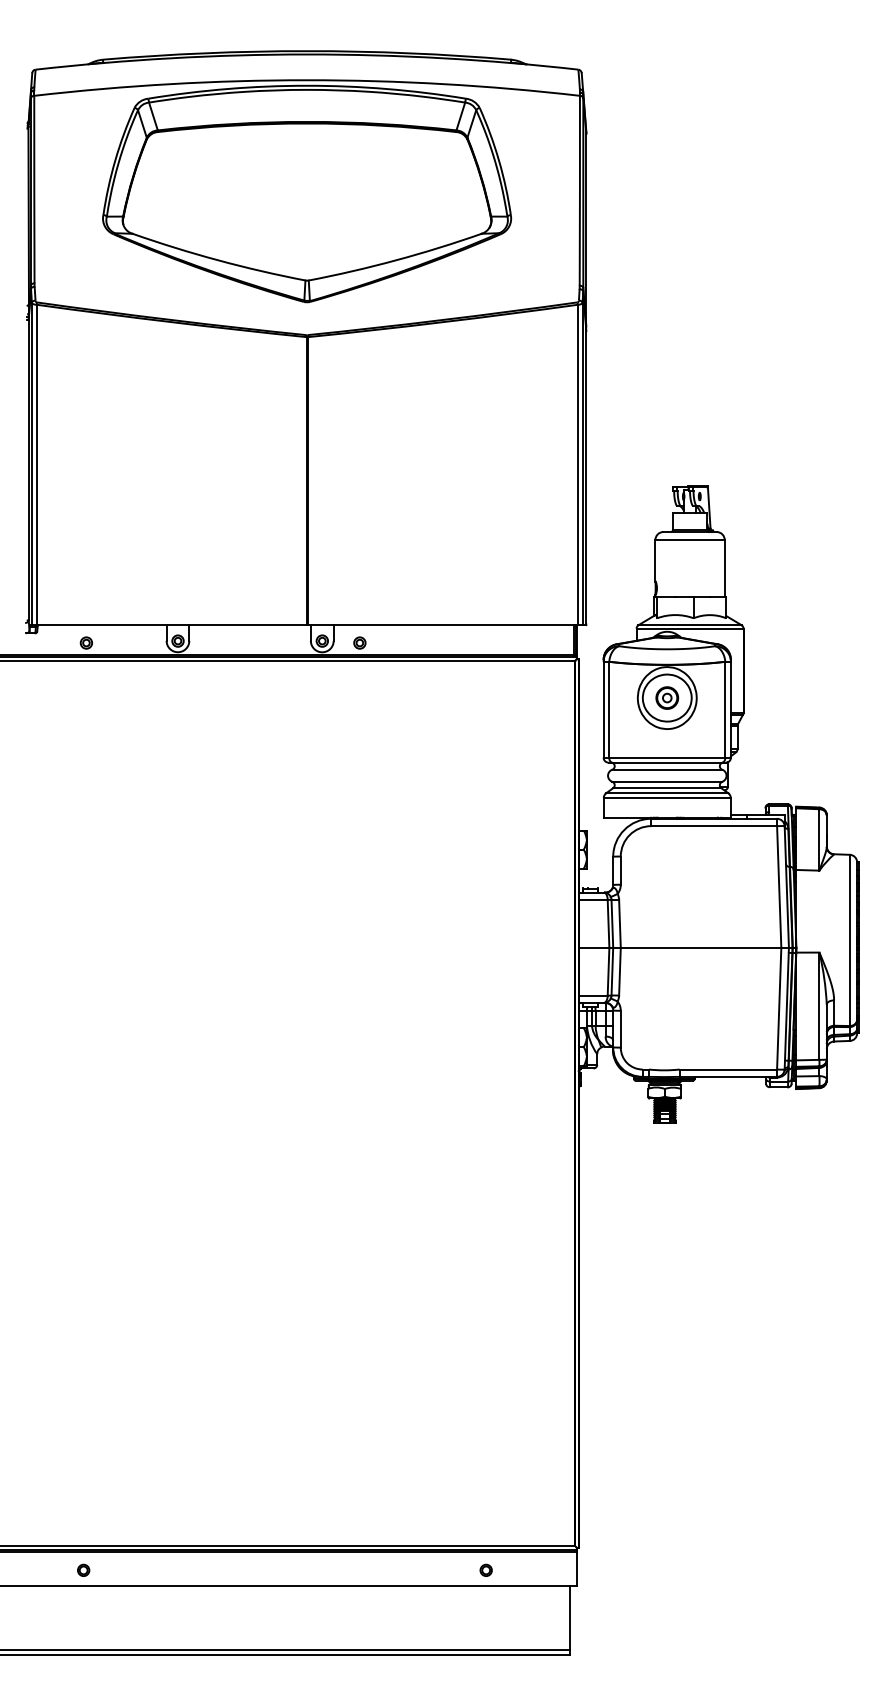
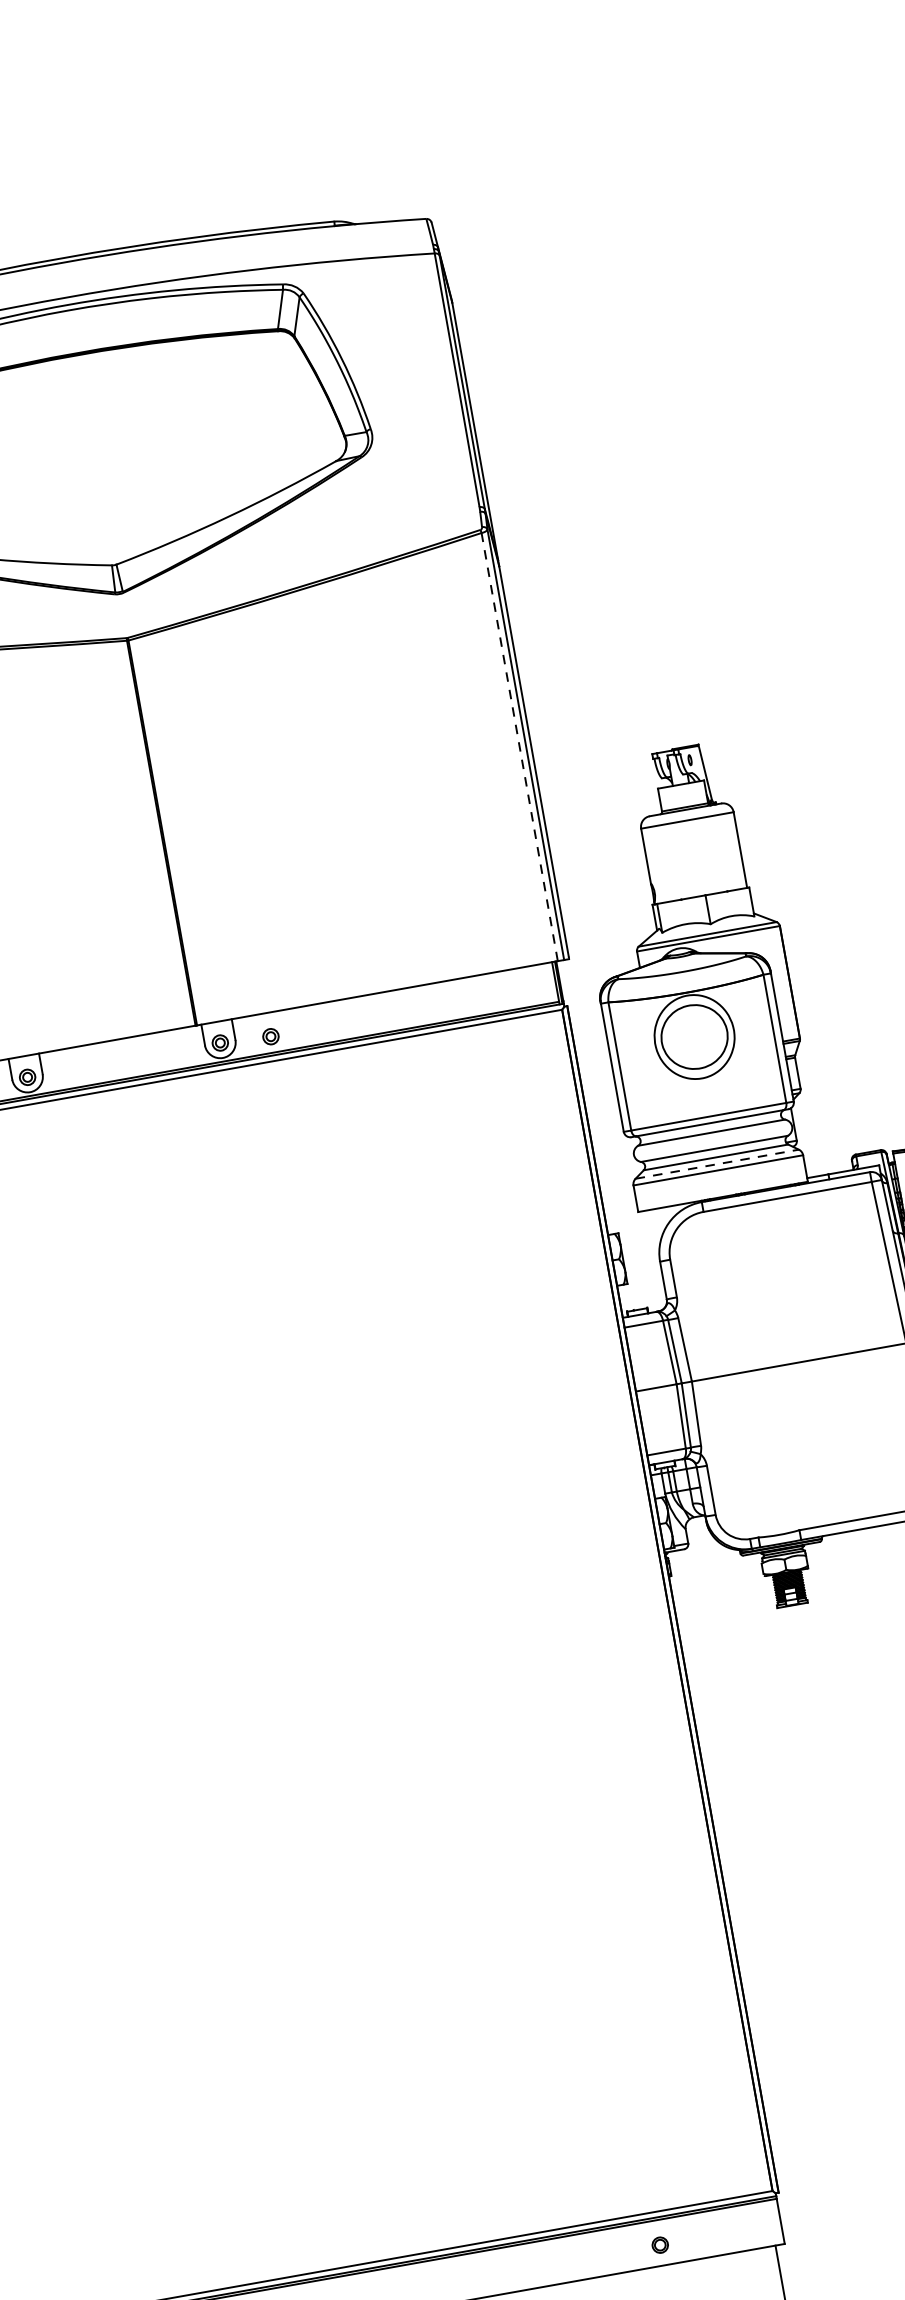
line: (577, 464) -> (519, 746), solid -> dashed
part: (667, 697) -> (694, 1036), removed
line: (667, 793) -> (717, 1164), solid -> dashed

